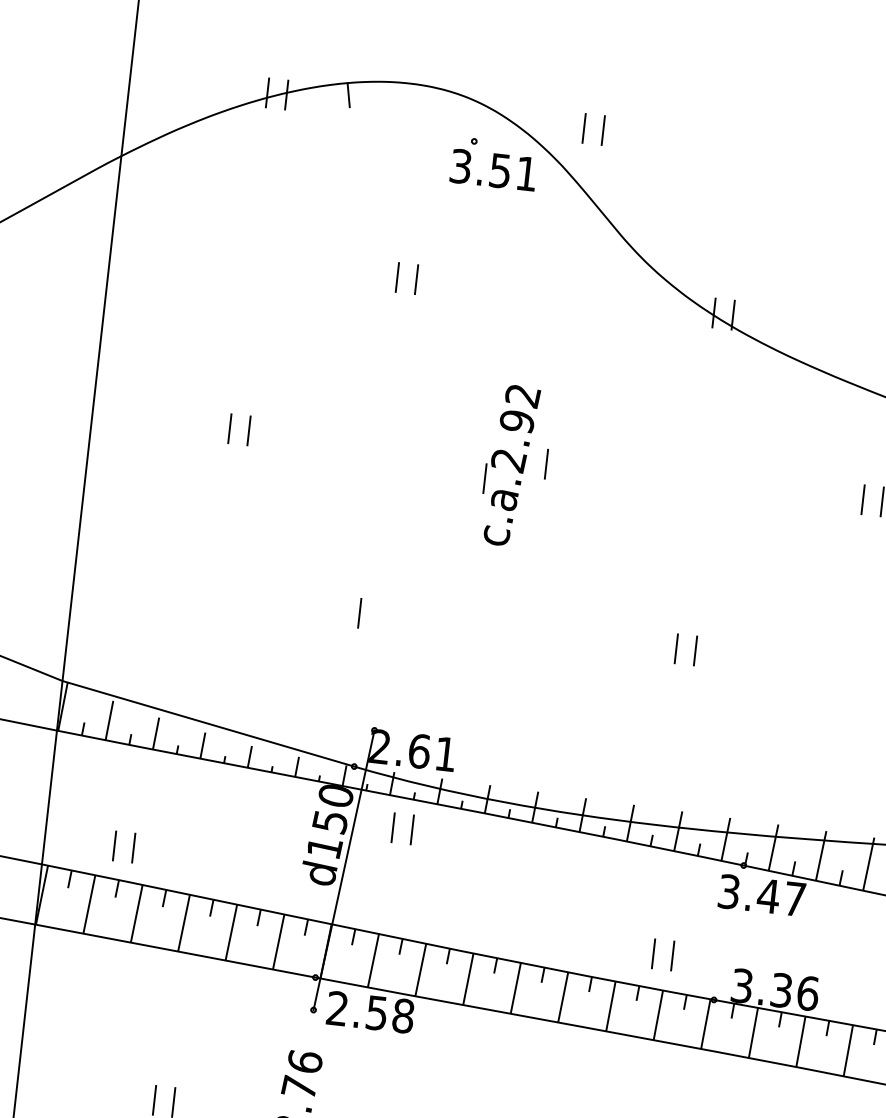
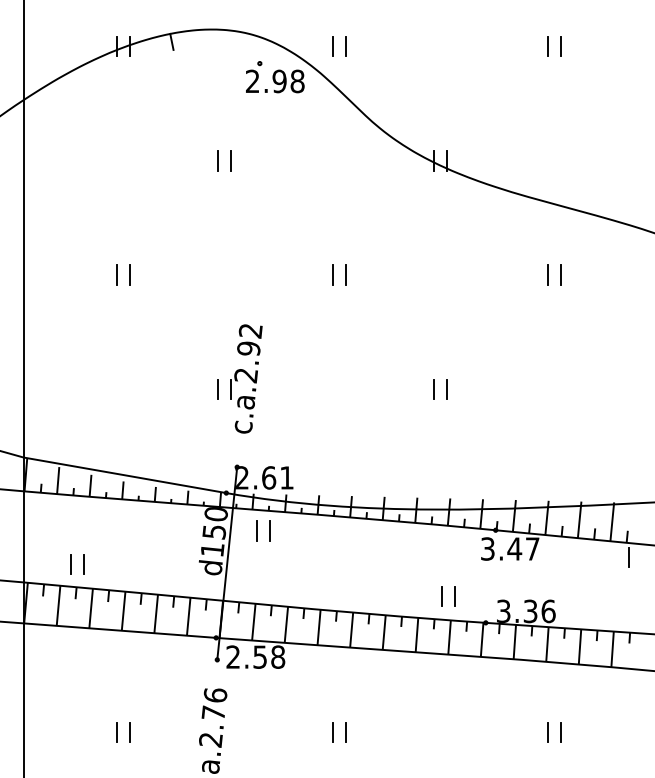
text: (494, 170) -> (275, 81), 3.51 -> 2.98
part: (508, 464) -> (246, 378), moved
line: (565, 465) -> (345, 274), added

